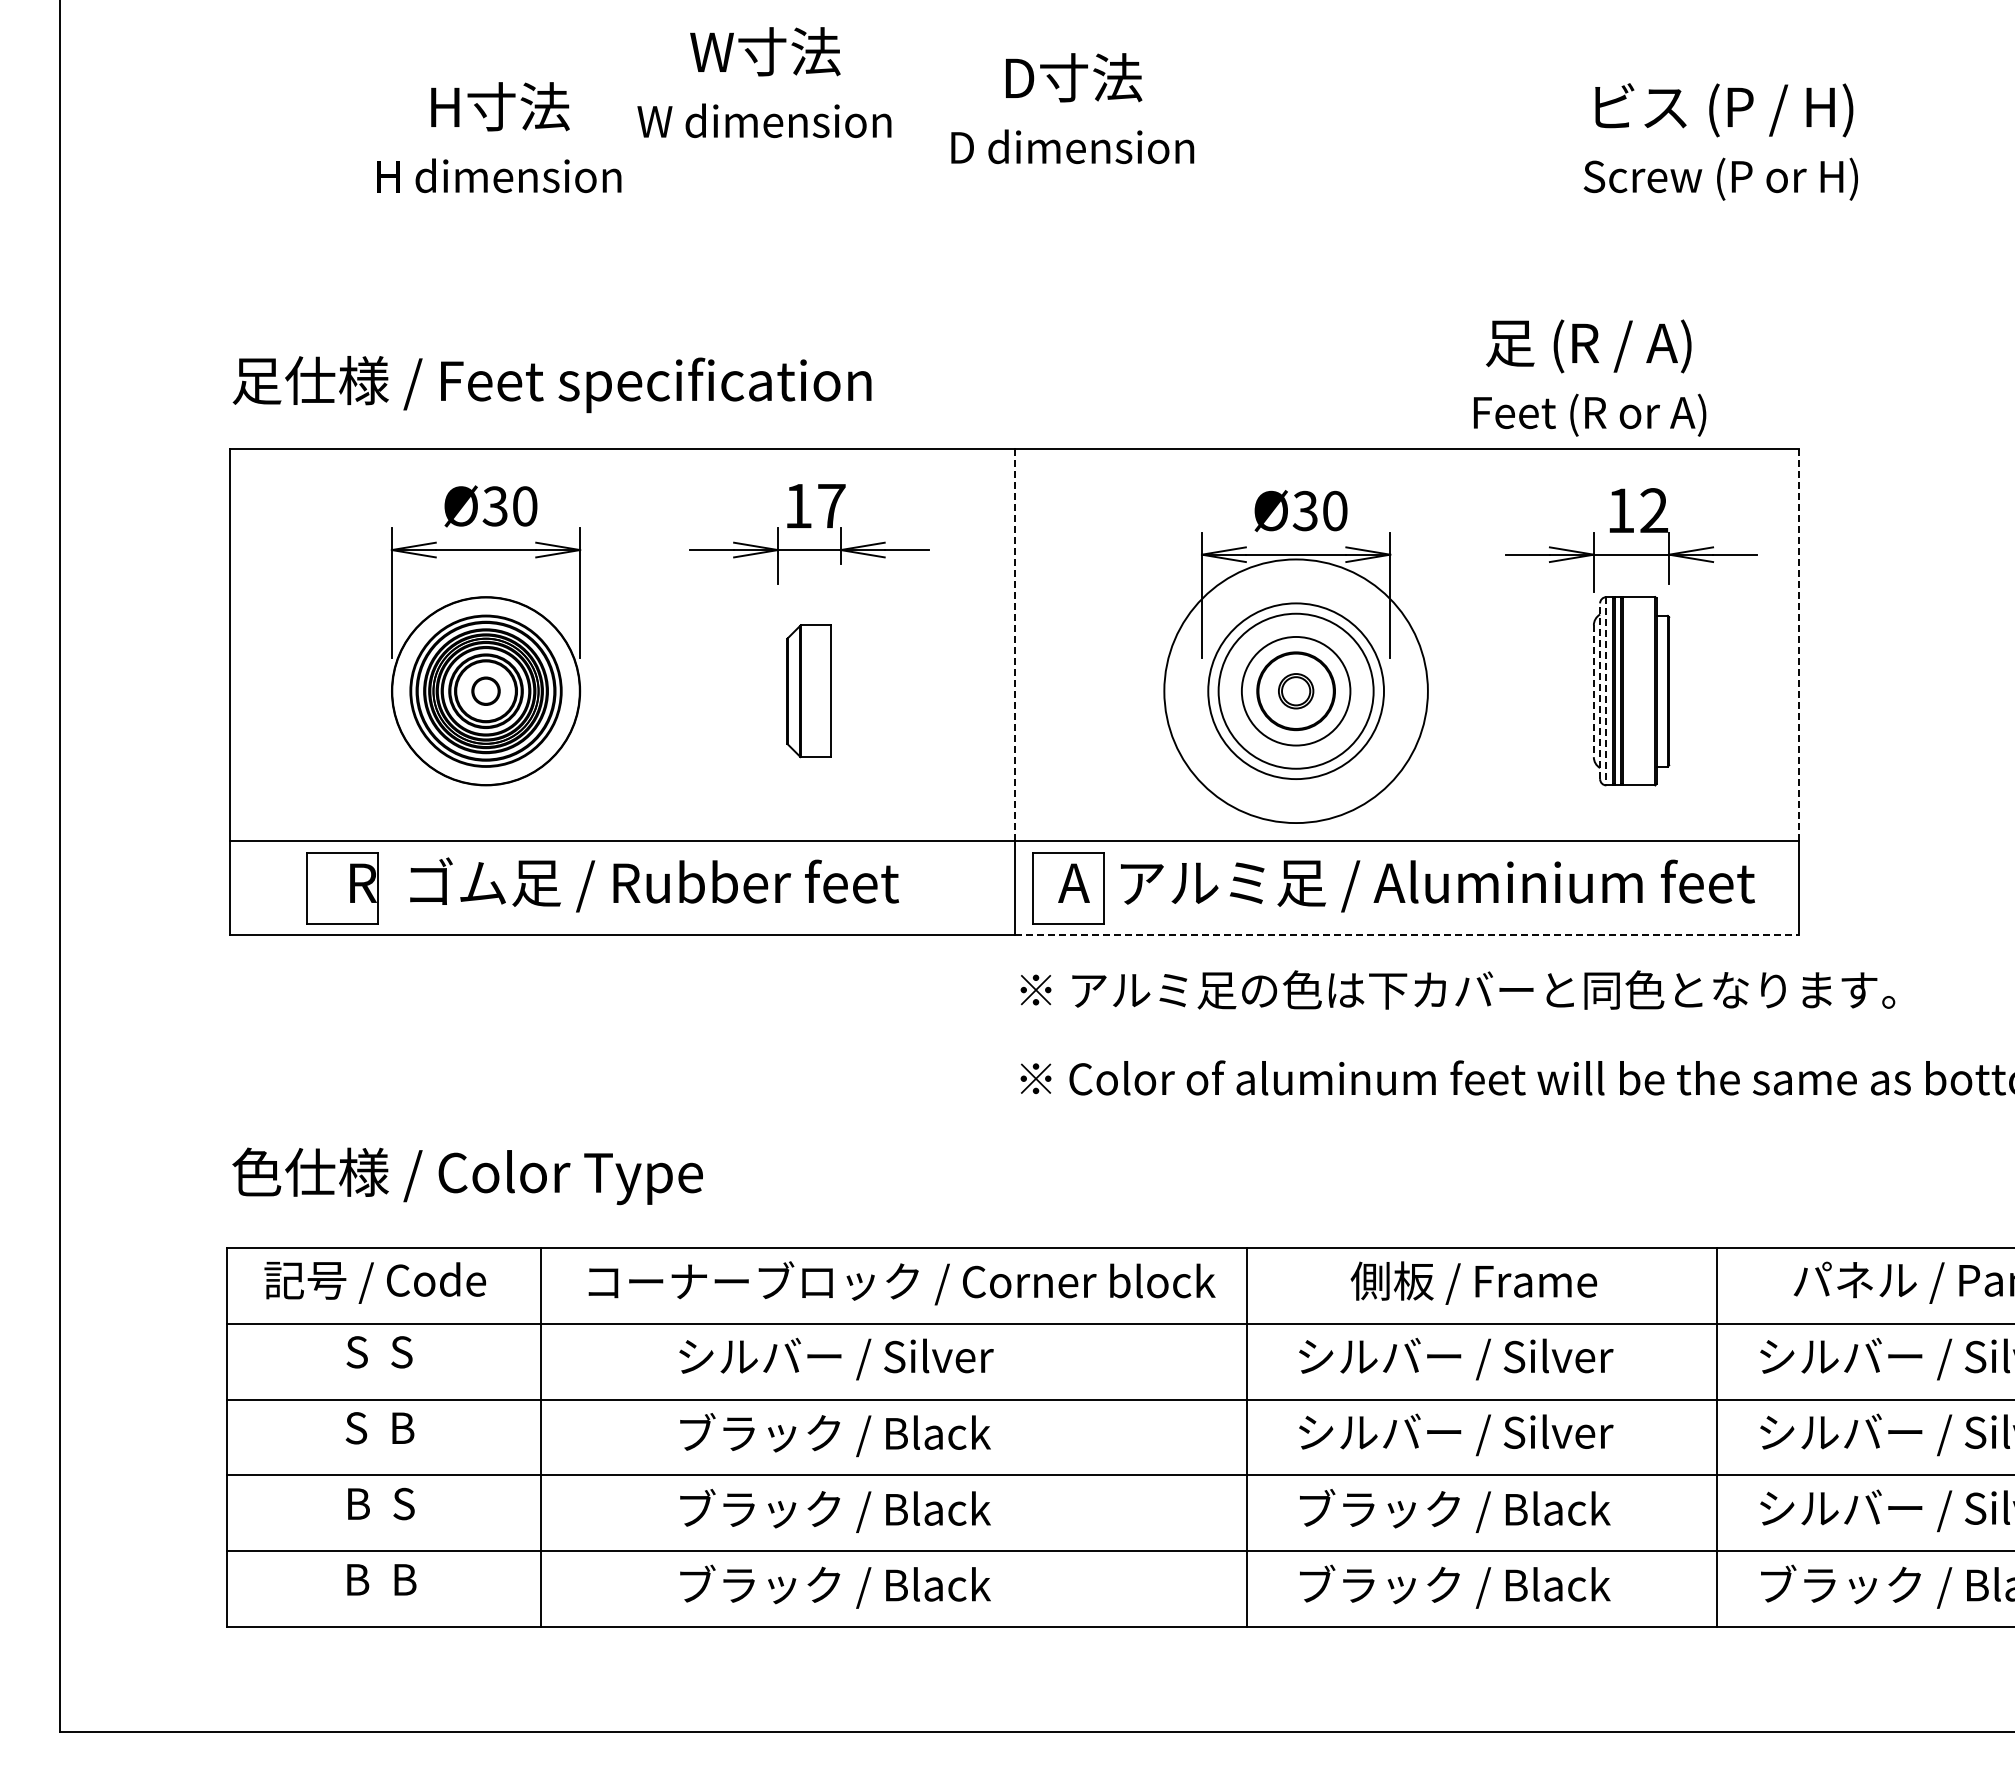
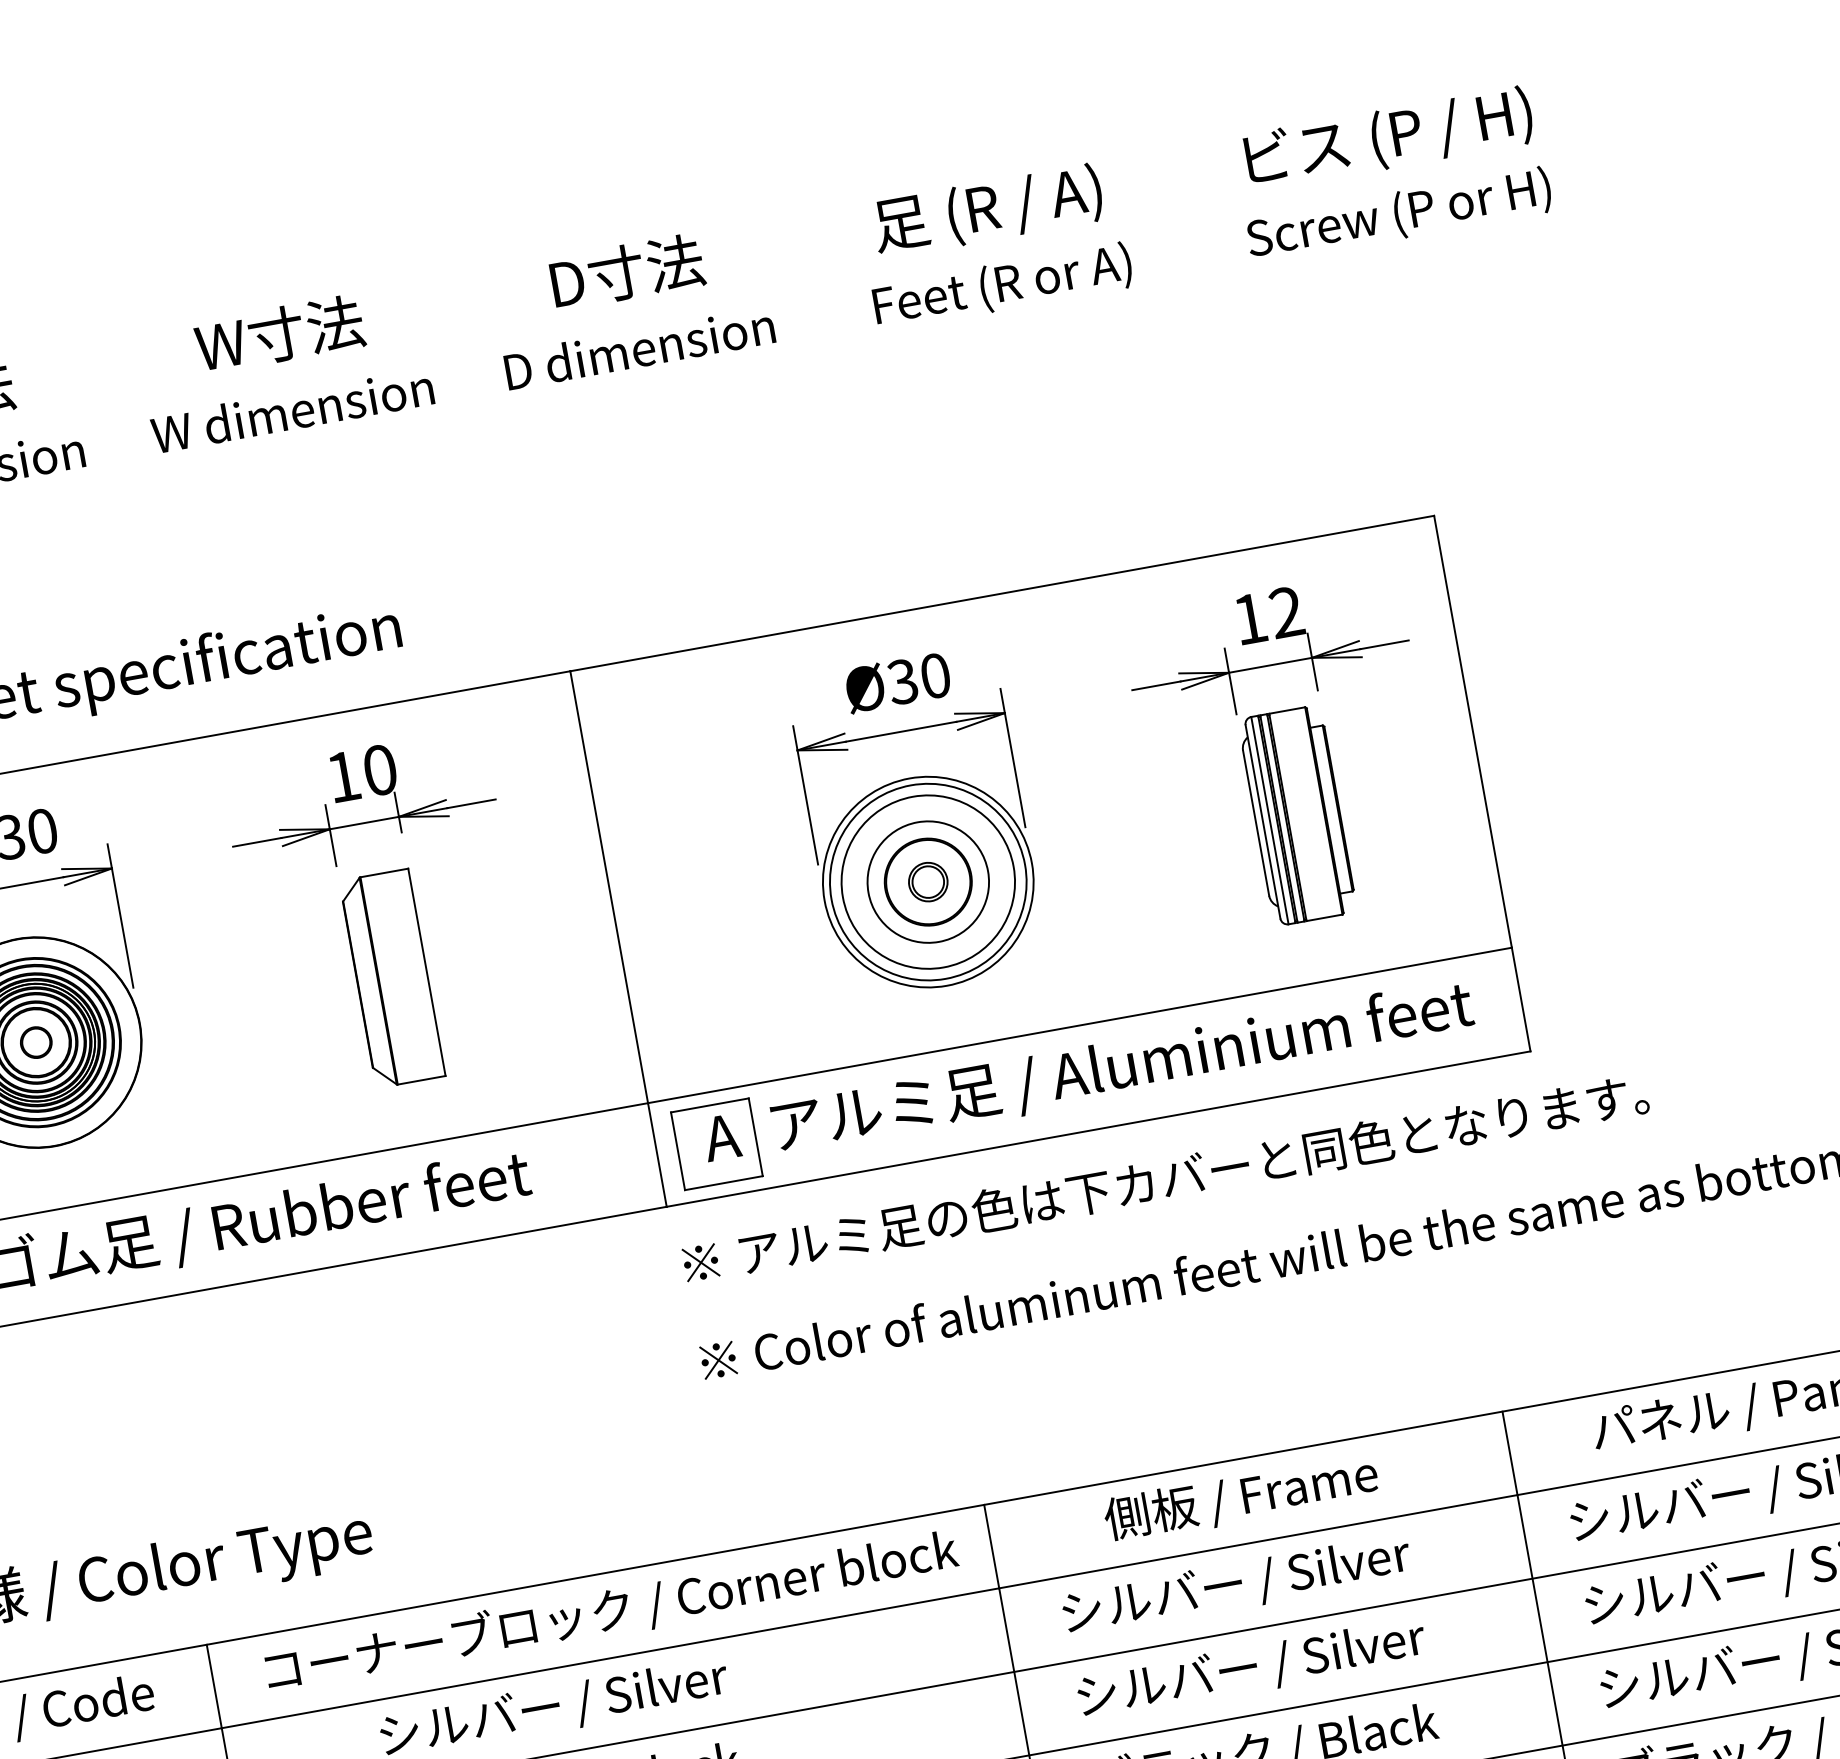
text: (764, 82) -> (284, 368), moved
text: (1072, 108) -> (631, 305), moved
text: (1720, 141) -> (1391, 173), moved
text: (1590, 377) -> (995, 244), moved
text: (831, 505) -> (379, 769), 17 -> 10
line: (1014, 645) -> (609, 887), dashed -> solid
line: (1799, 645) -> (1473, 732), dashed -> solid
part: (809, 691) -> (392, 978), size x1.43
circle: (1296, 691) -> (928, 882), size x0.71
line: (1593, 691) -> (1255, 823), dashed -> solid
line: (1600, 691) -> (1263, 822), dashed -> solid
line: (1606, 691) -> (1270, 820), dashed -> solid
line: (1407, 935) -> (1099, 1128), dashed -> solid

